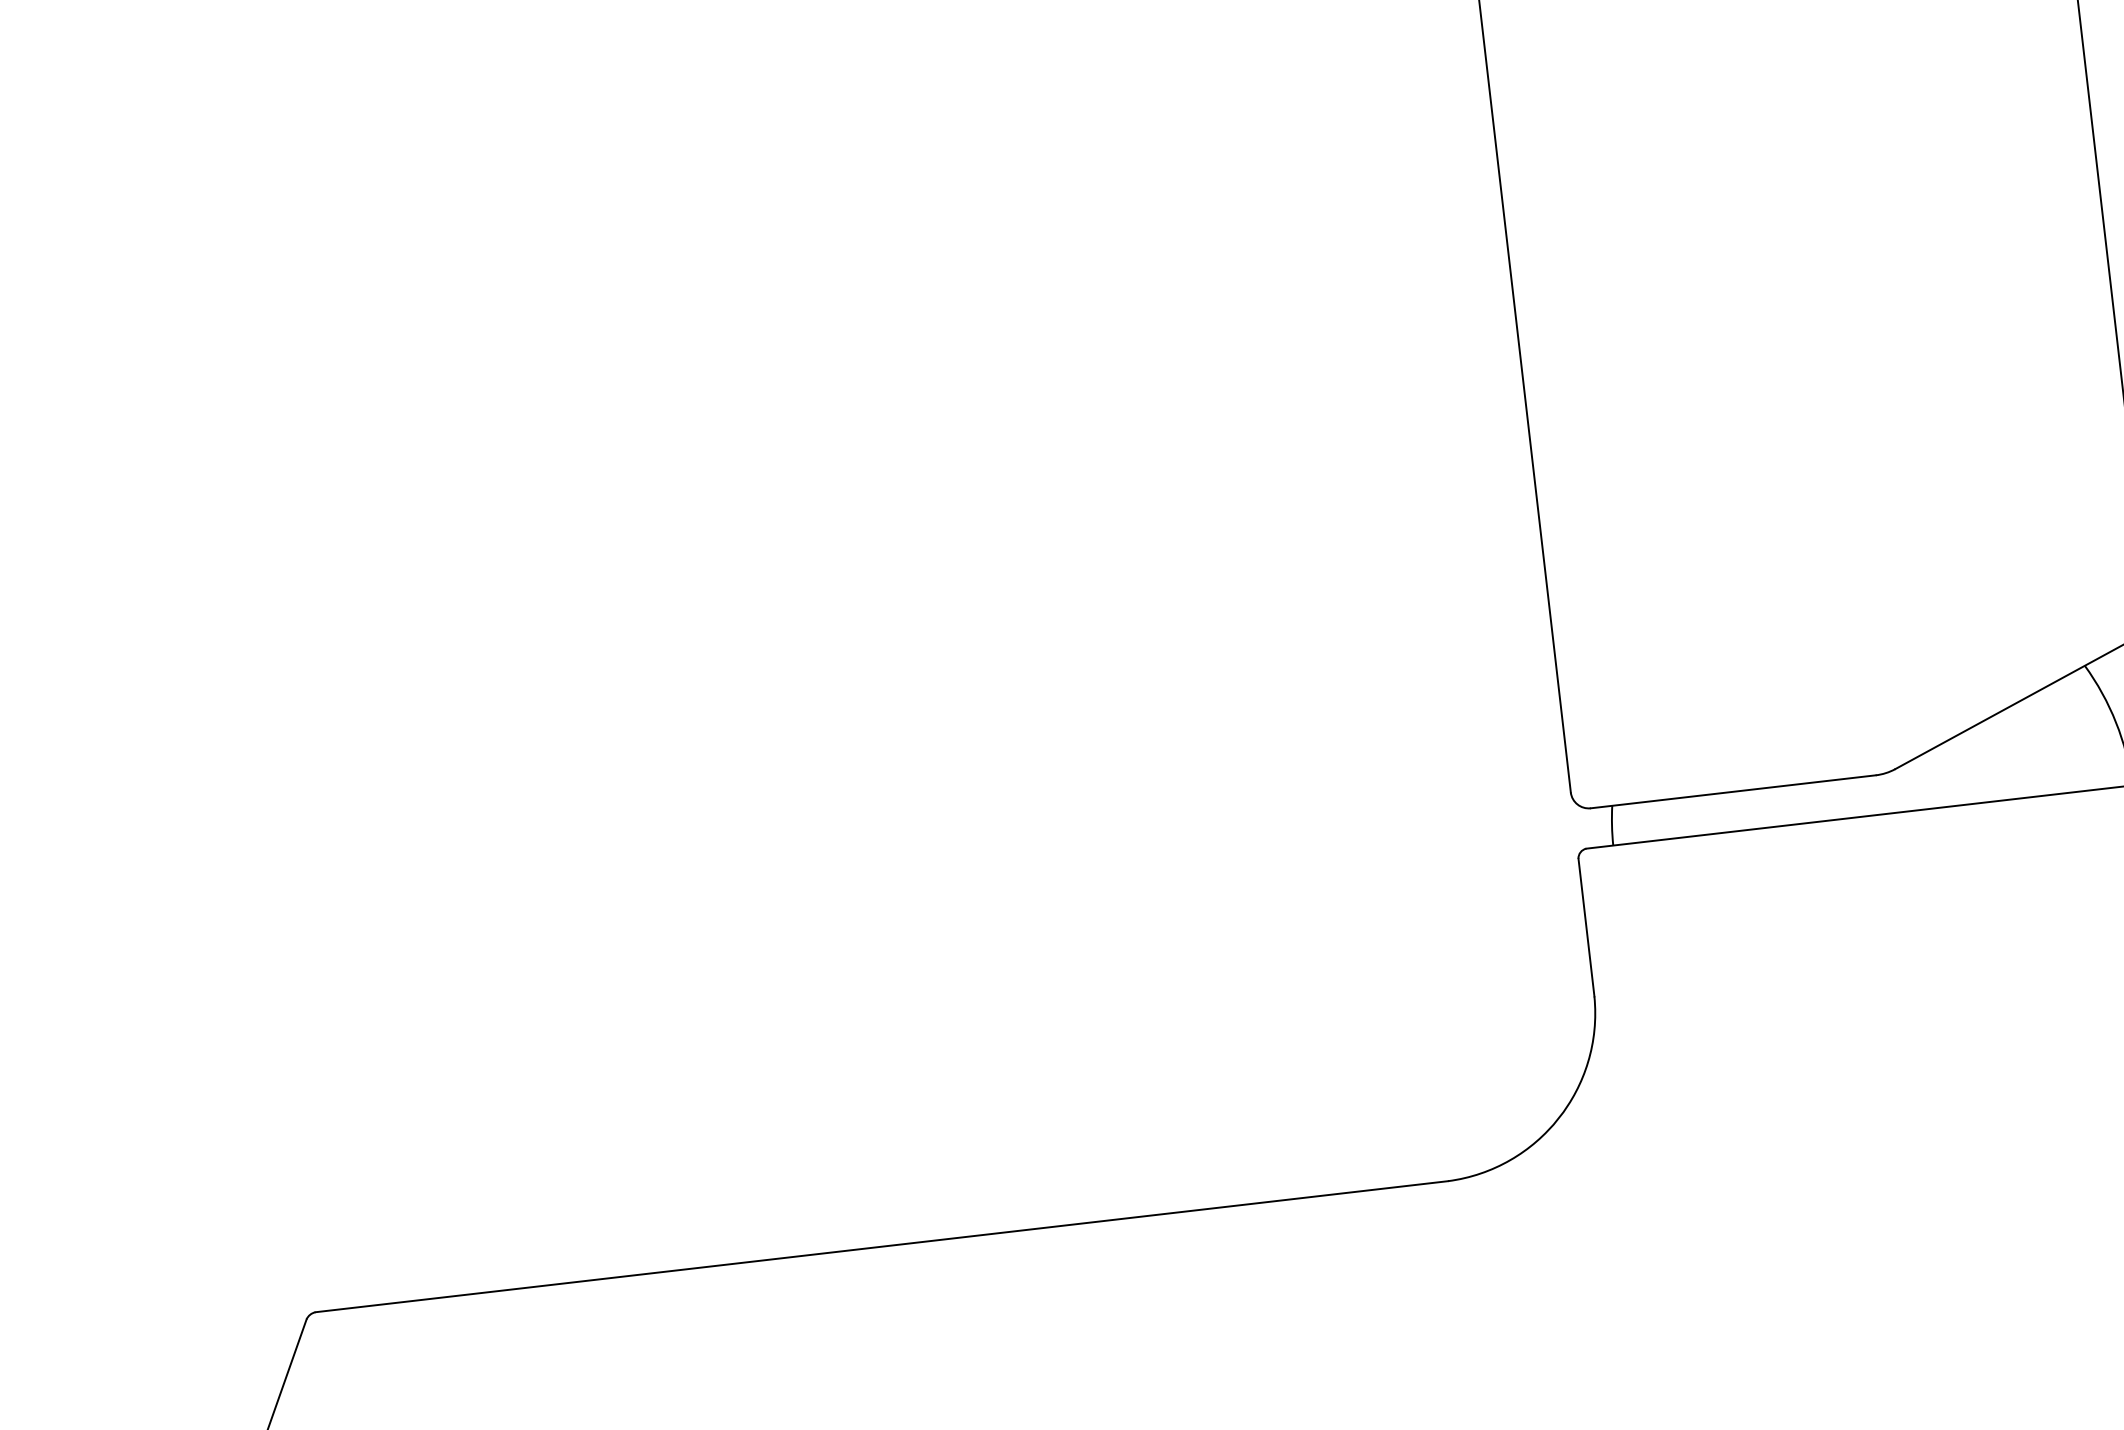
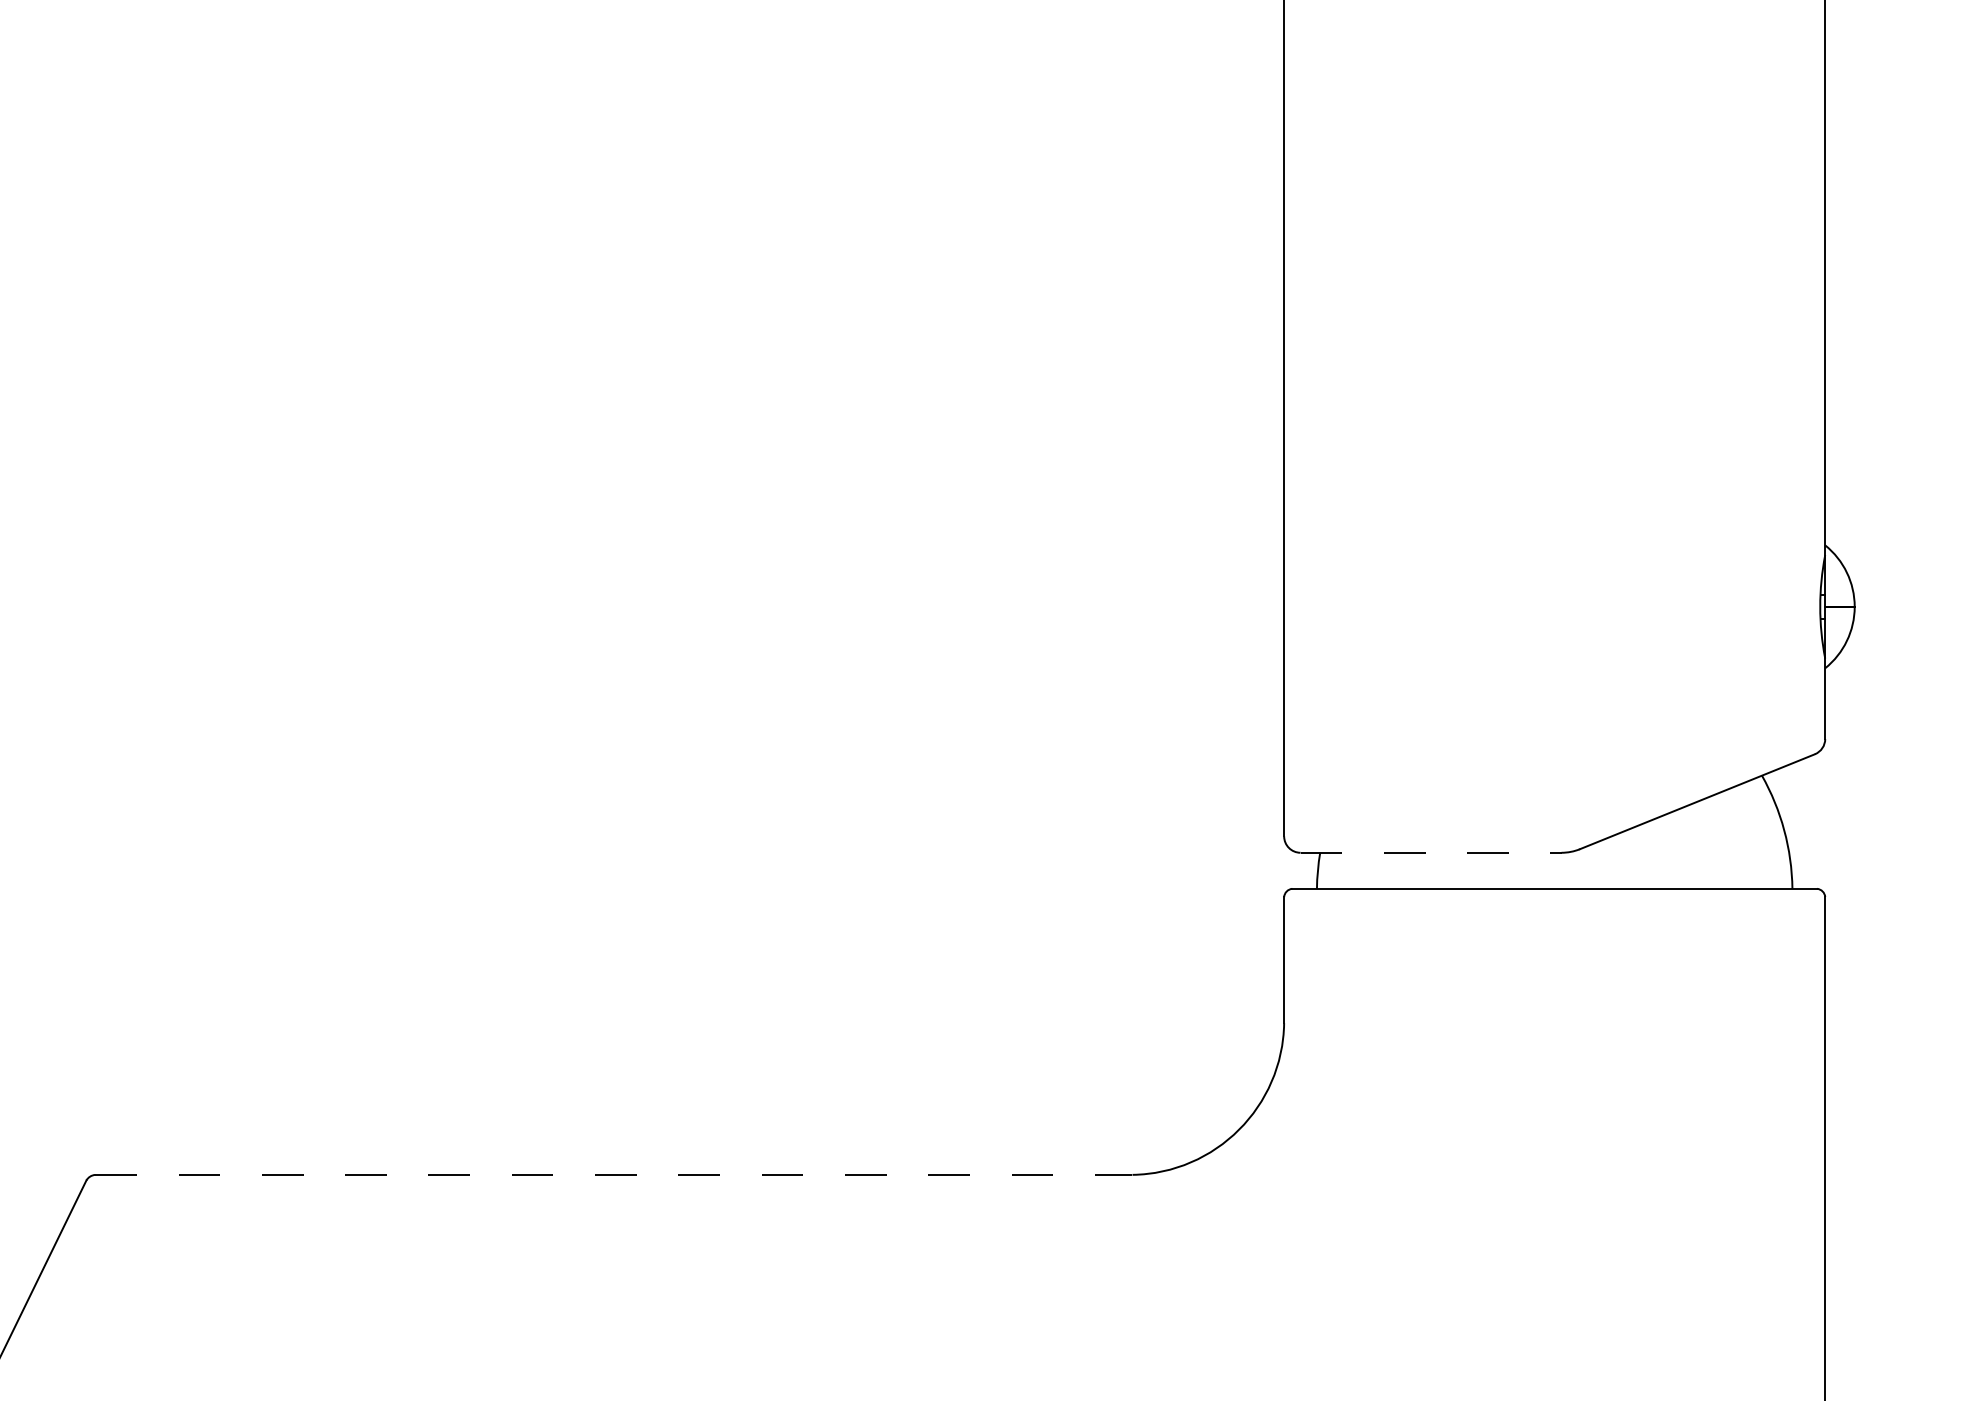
line: (1733, 791) -> (1431, 852), solid -> dashed
line: (881, 1246) -> (613, 1174), solid -> dashed

